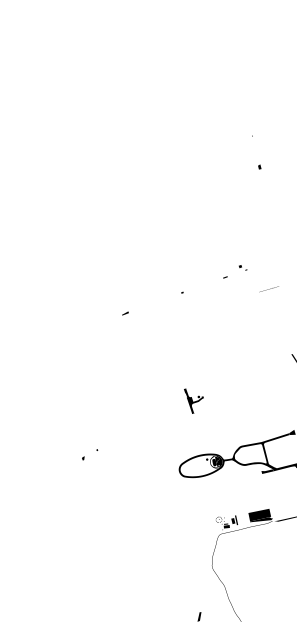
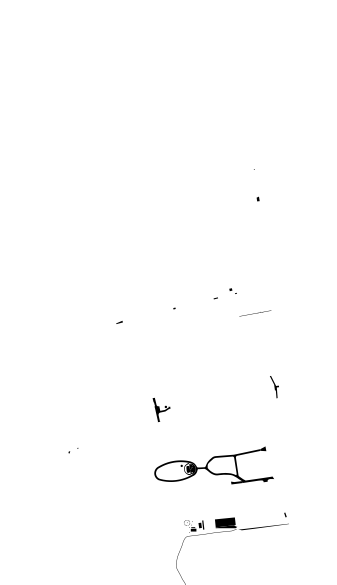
part: (269, 289) -> (255, 313), size x1.67
part: (194, 400) -> (161, 409), moved
part: (90, 454) -> (73, 450), size x0.62

